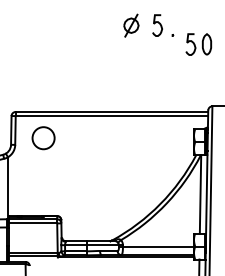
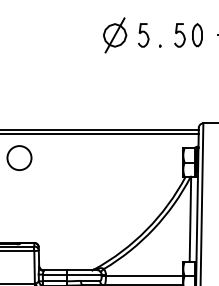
part: (131, 25) -> (115, 35), size x1.43
part: (198, 44) -> (188, 35), moved

